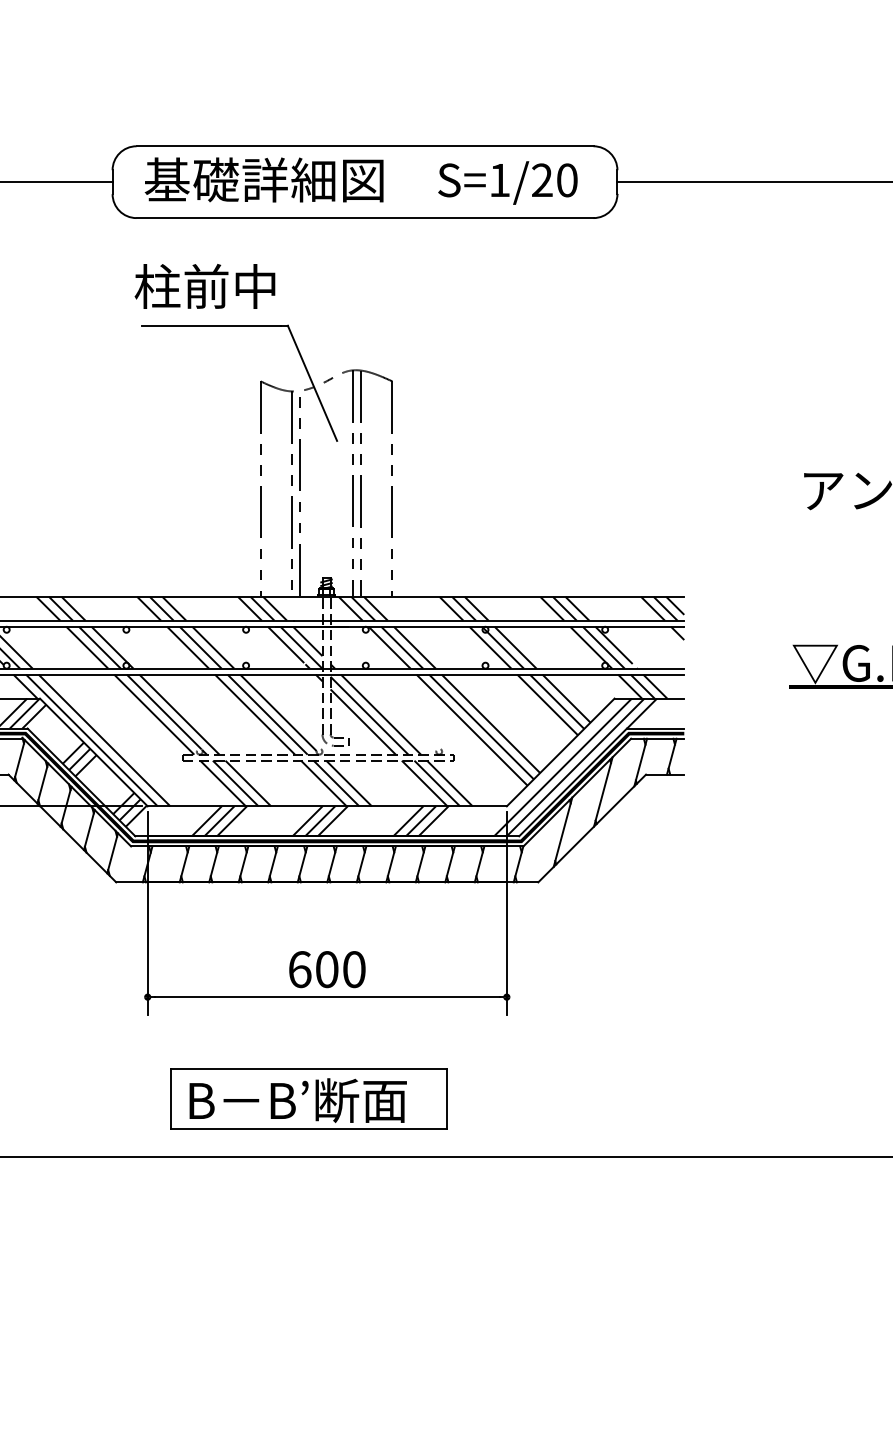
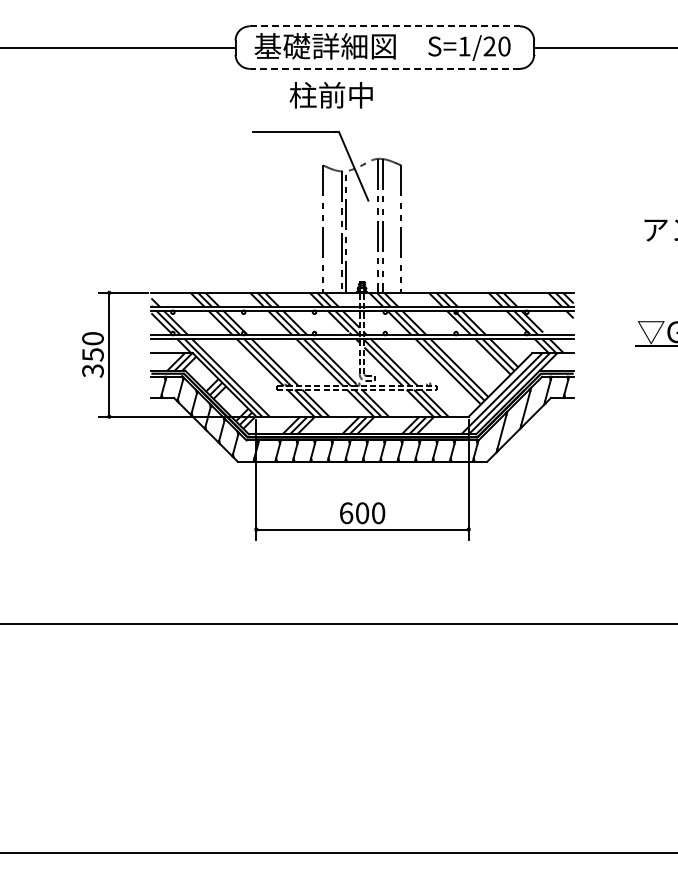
line: (366, 146) -> (385, 26), solid -> dashed
line: (364, 217) -> (384, 68), solid -> dashed
text: (203, 286) -> (330, 95), moved
part: (308, 1098) -> (351, 589), removed

